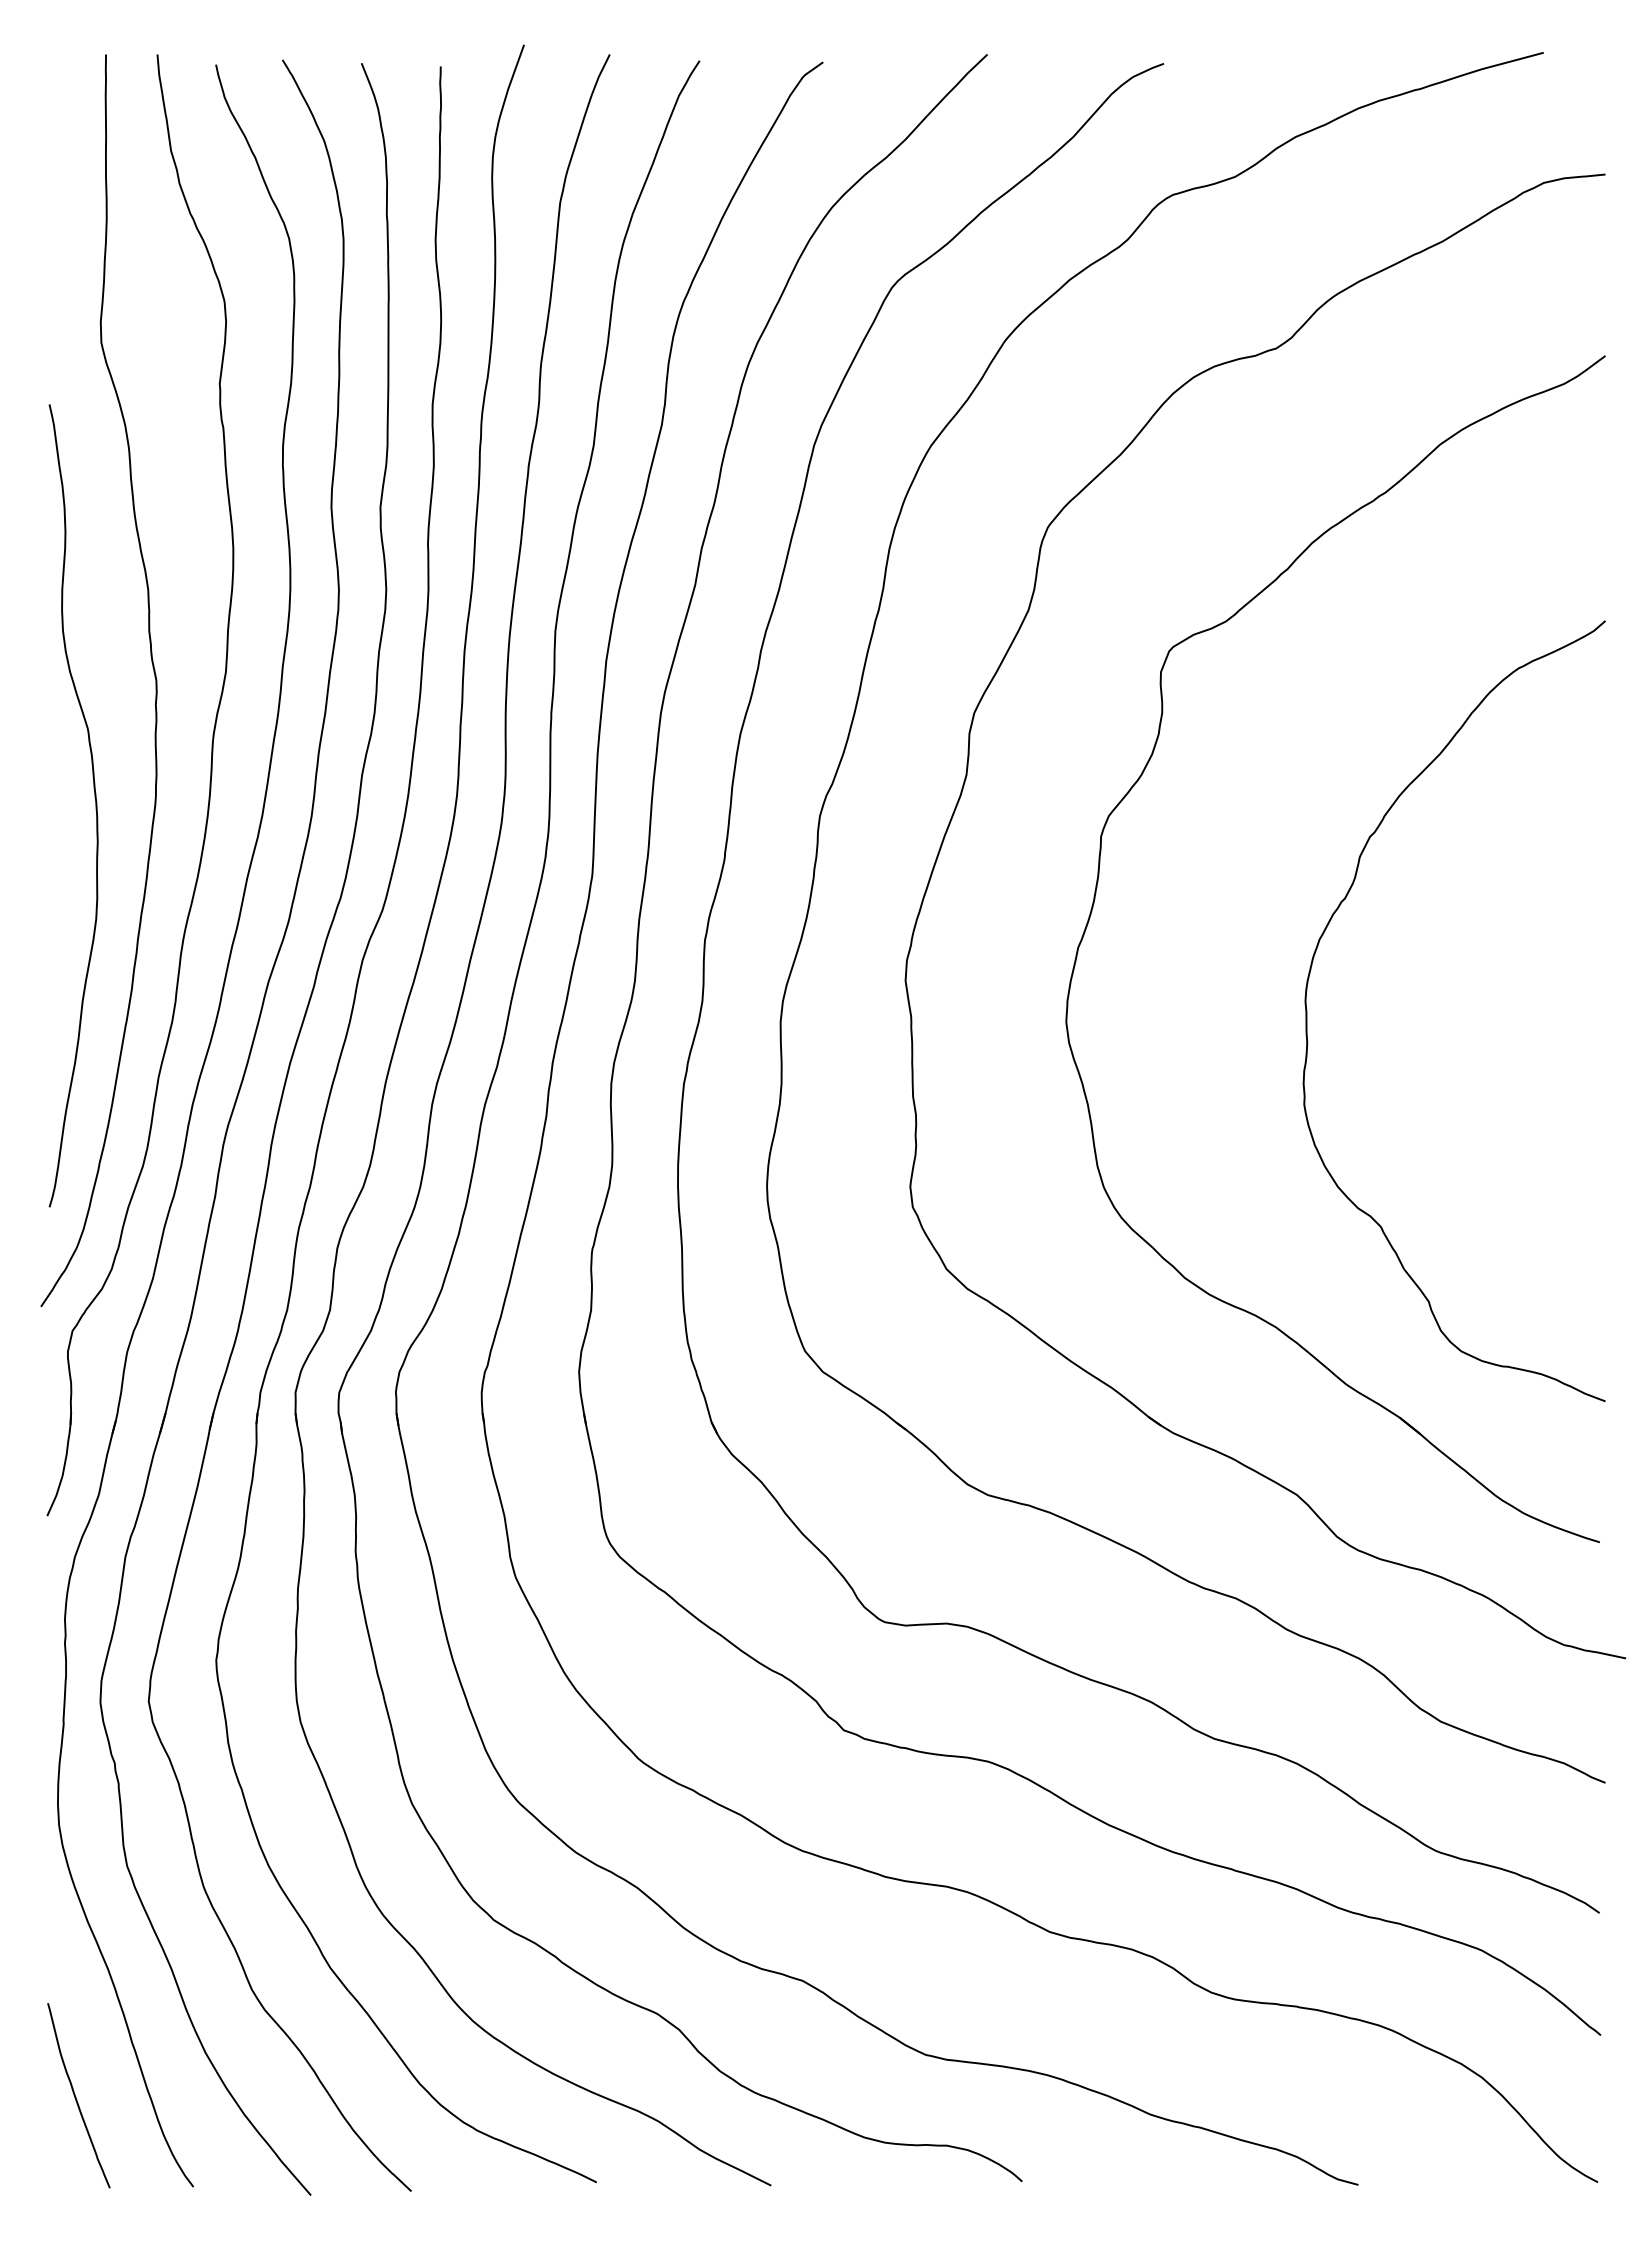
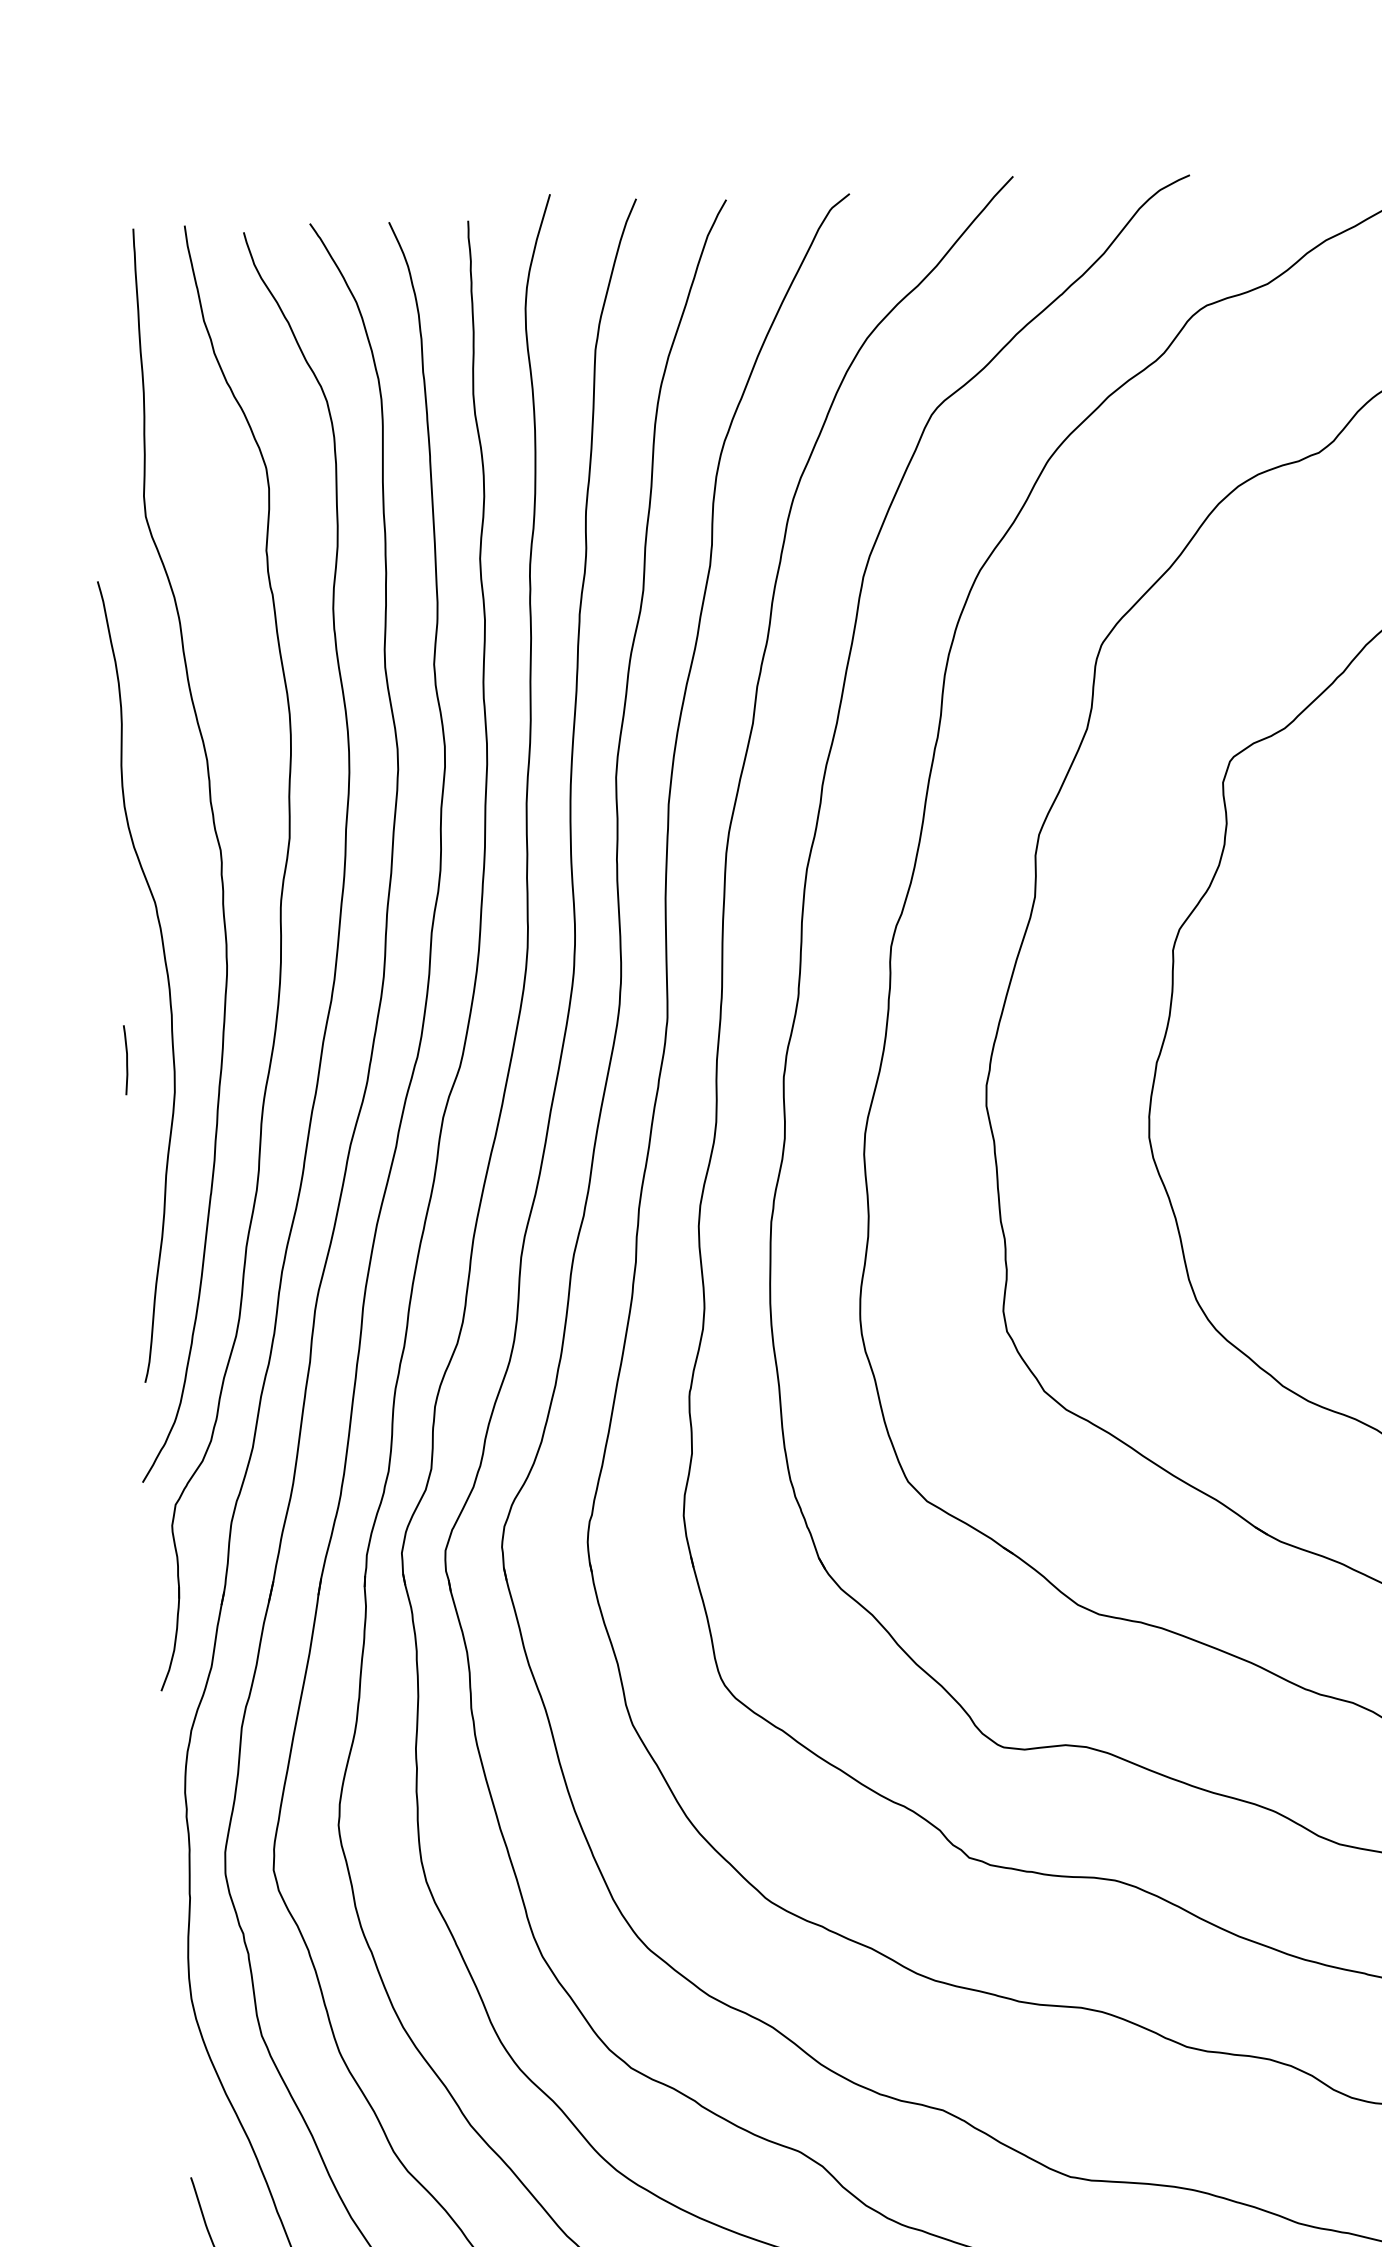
curve: (49, 883) -> (126, 1059), added

